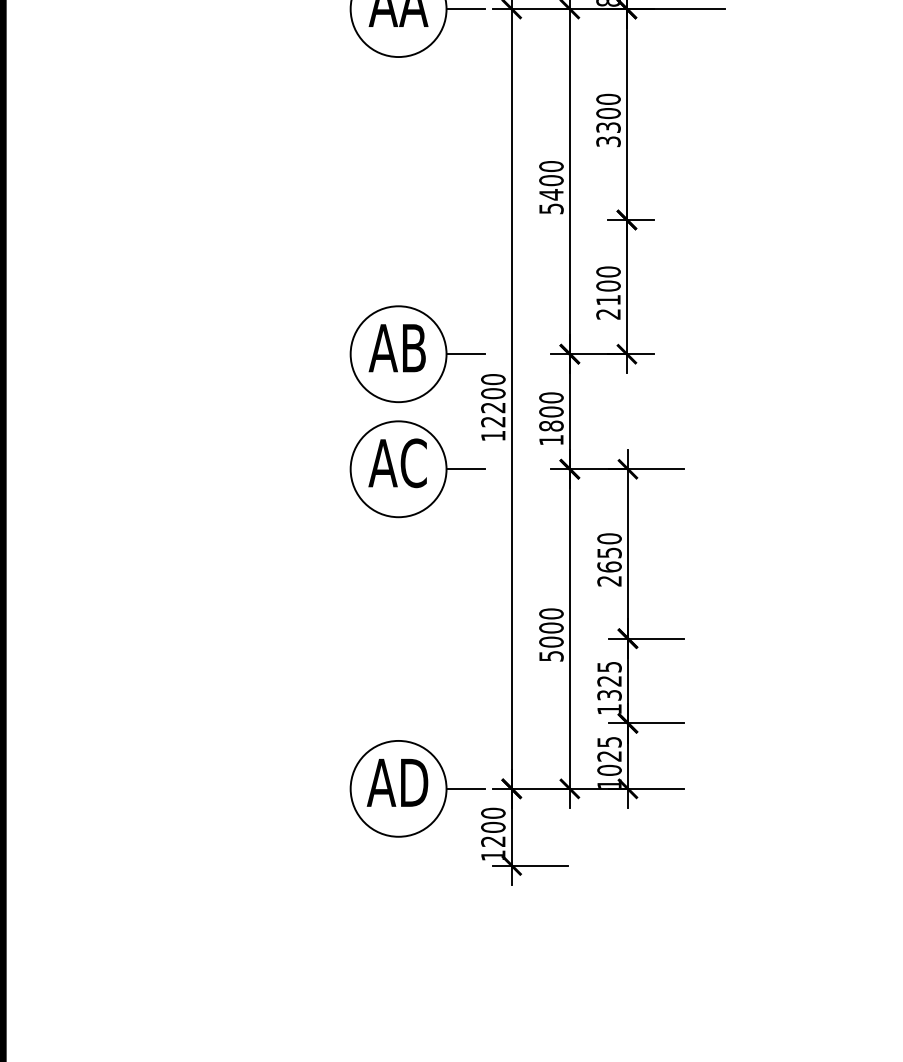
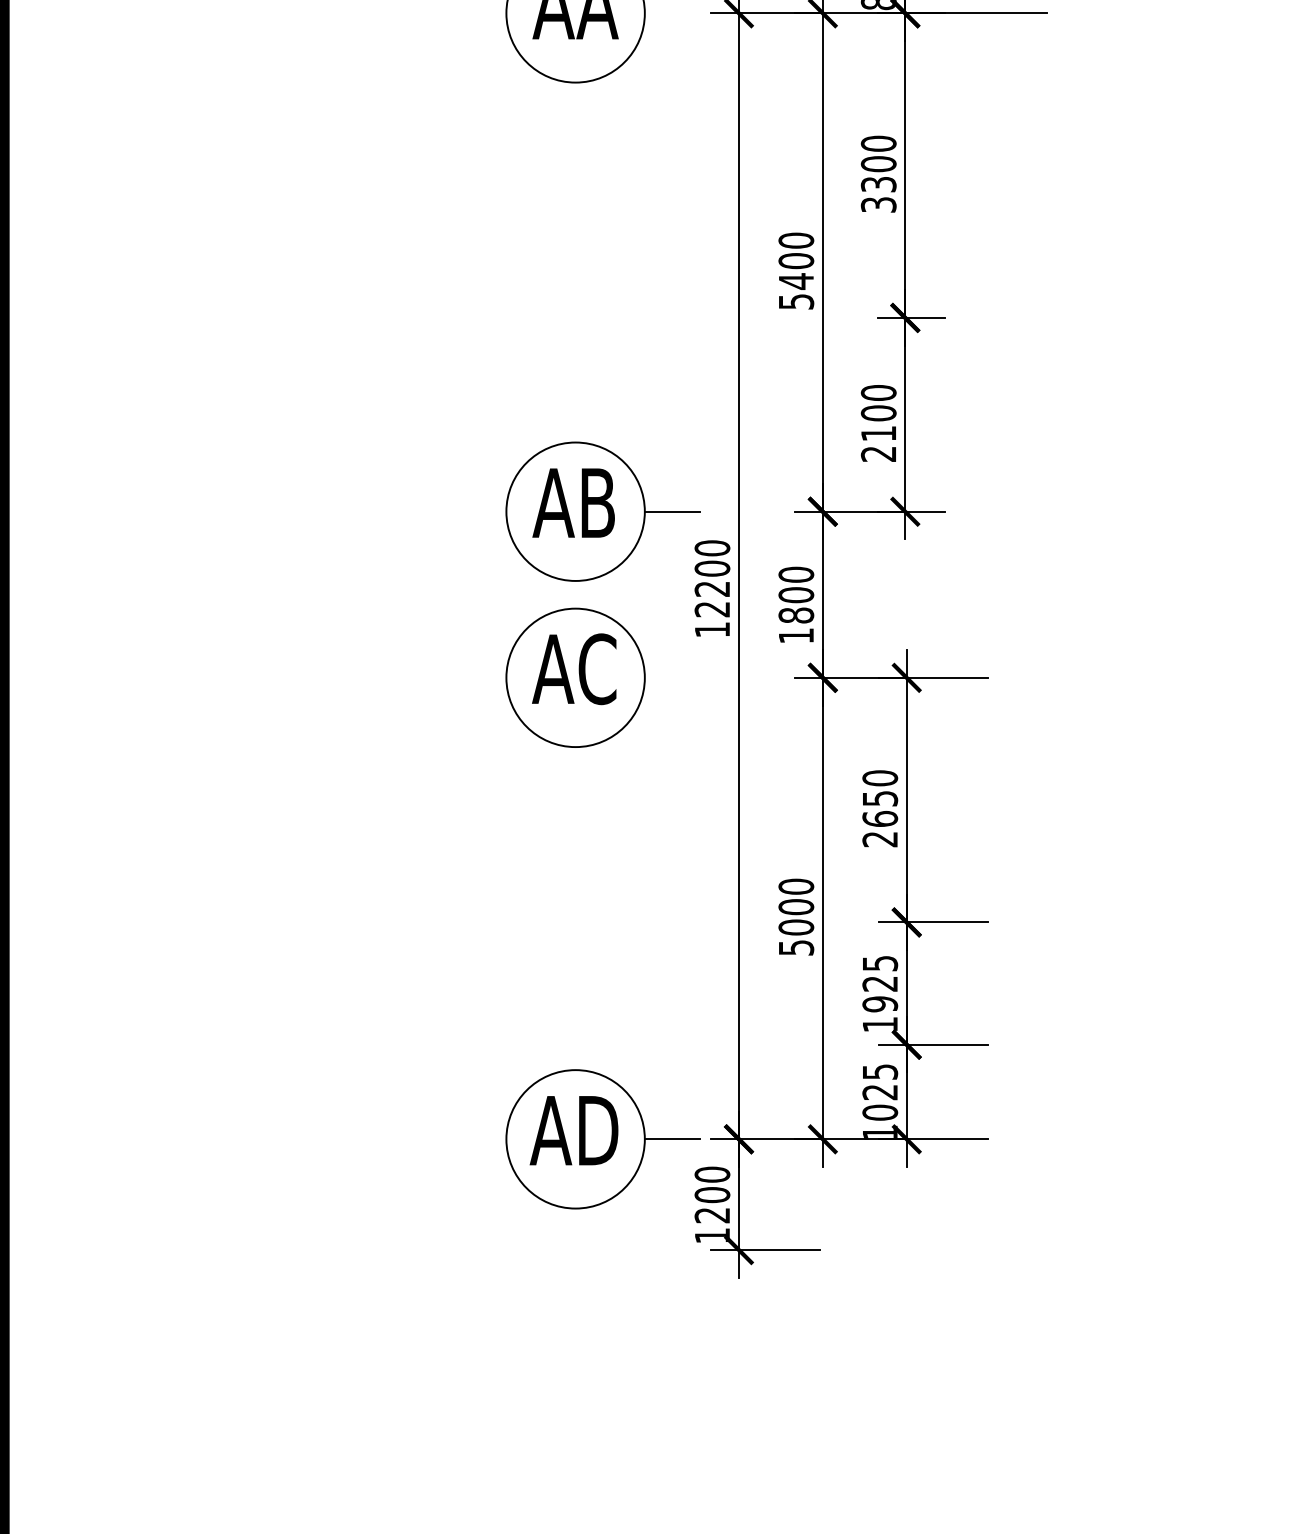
line: (465, 9) -> (672, 13), removed
line: (465, 469) -> (672, 678), removed
text: (609, 694) -> (880, 1003), 1325 -> 1925

